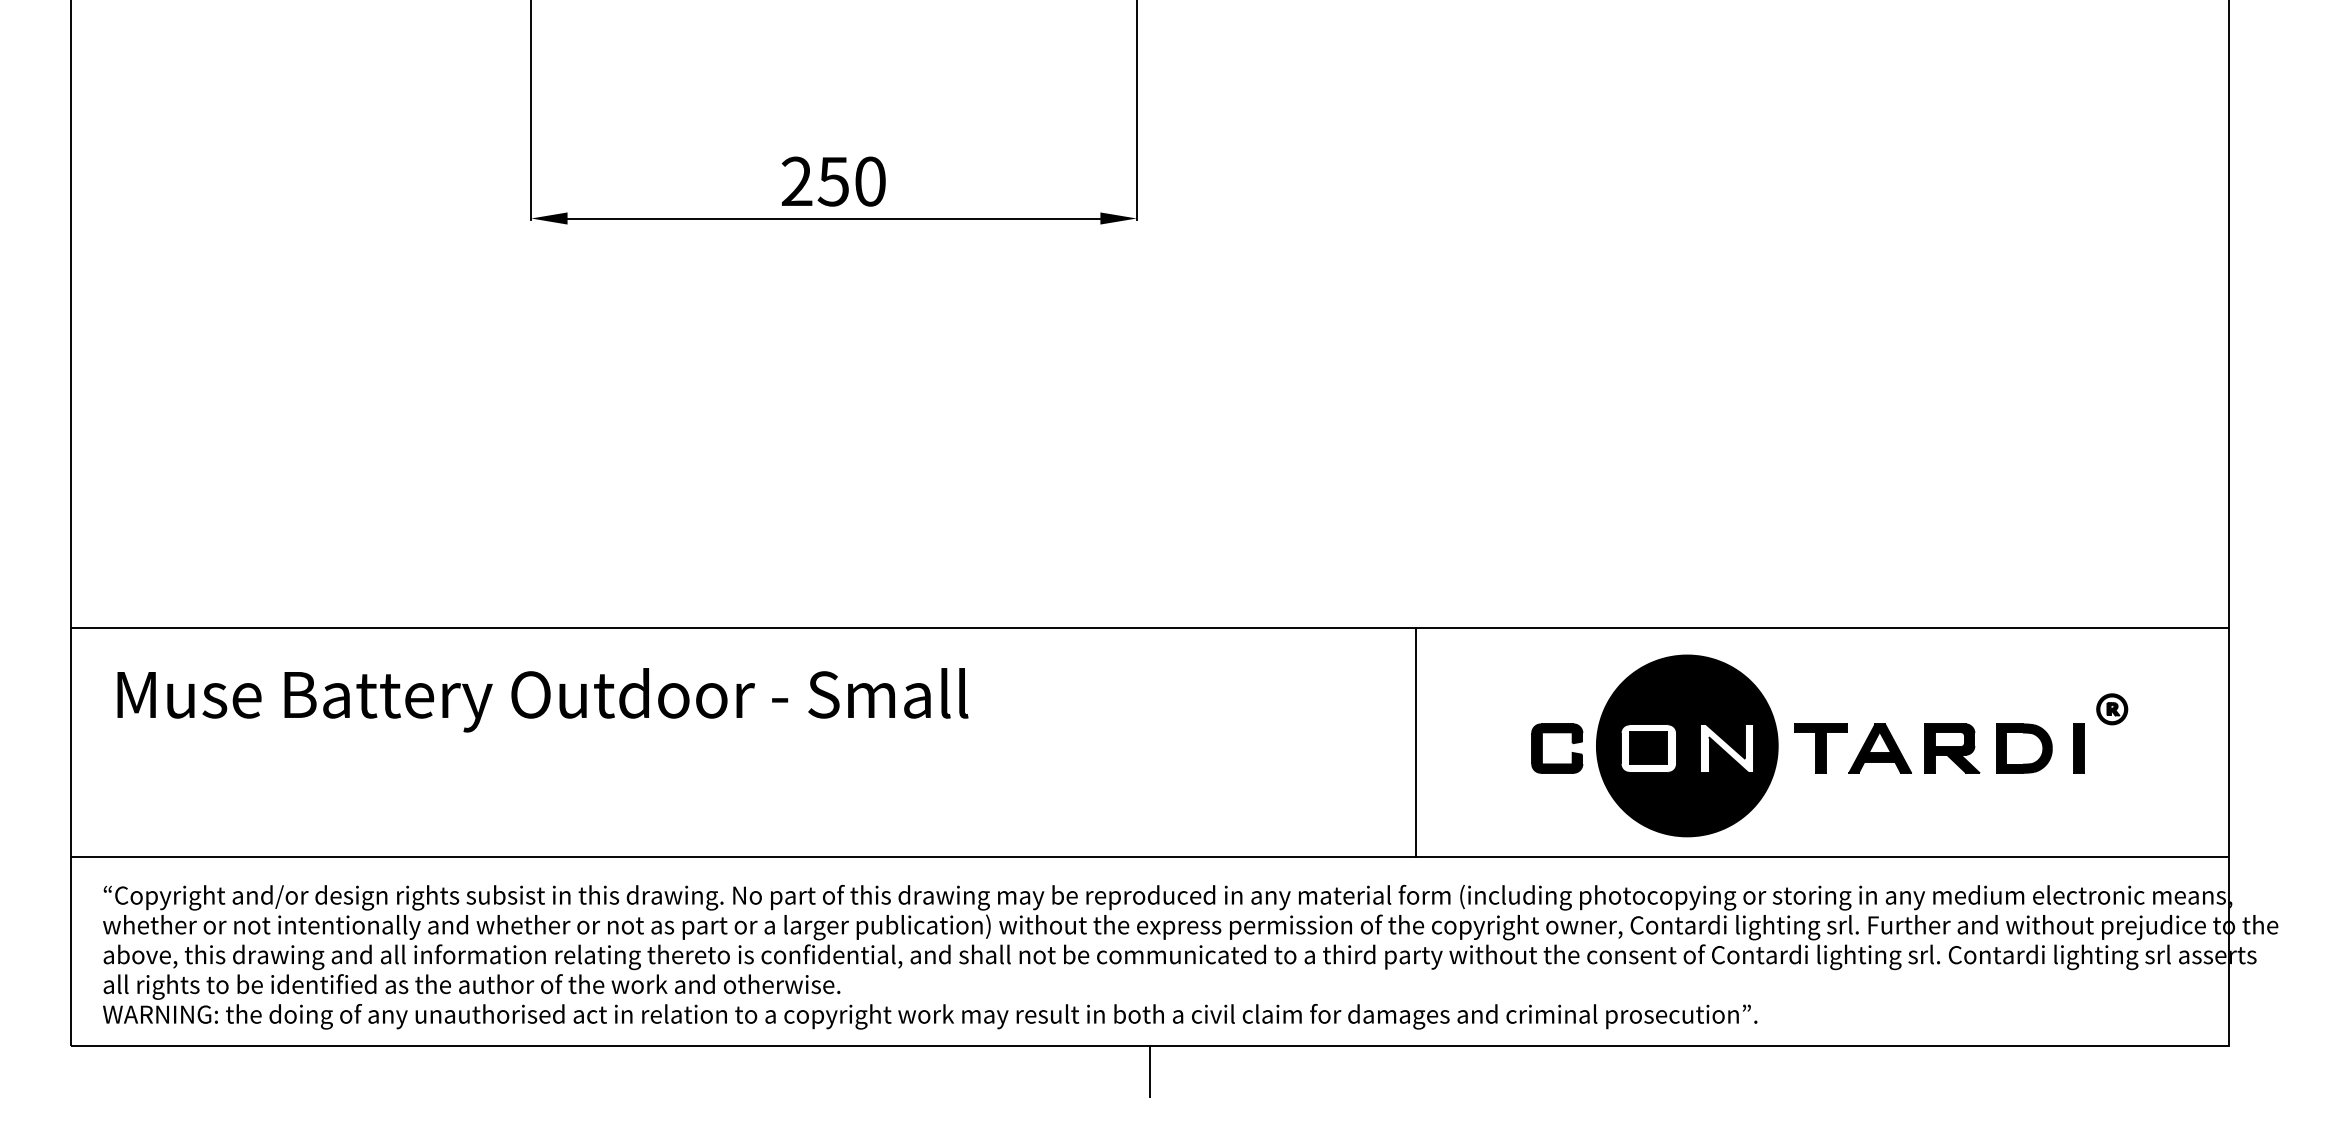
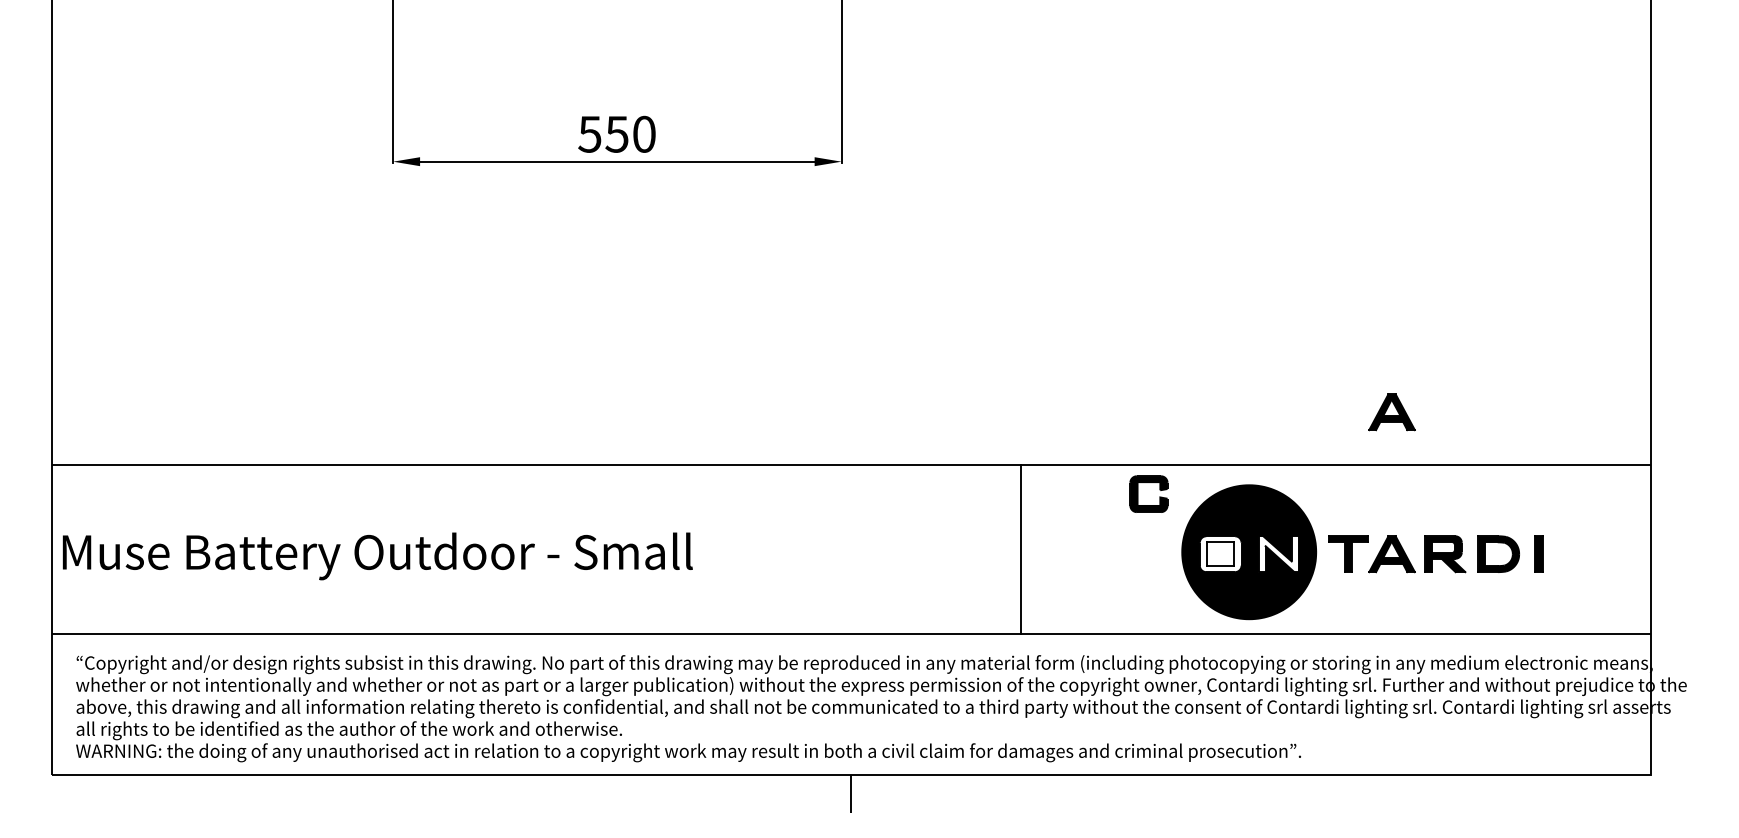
text: (796, 180) -> (589, 133), 250 -> 550
part: (1879, 557) -> (1391, 412), added
text: (542, 700) -> (377, 556), moved
part: (2111, 709) -> (1563, 525), removed
line: (1416, 742) -> (1020, 549), moved
part: (1543, 747) -> (1138, 493), moved
fill: (1648, 747) -> (1220, 553), removed

